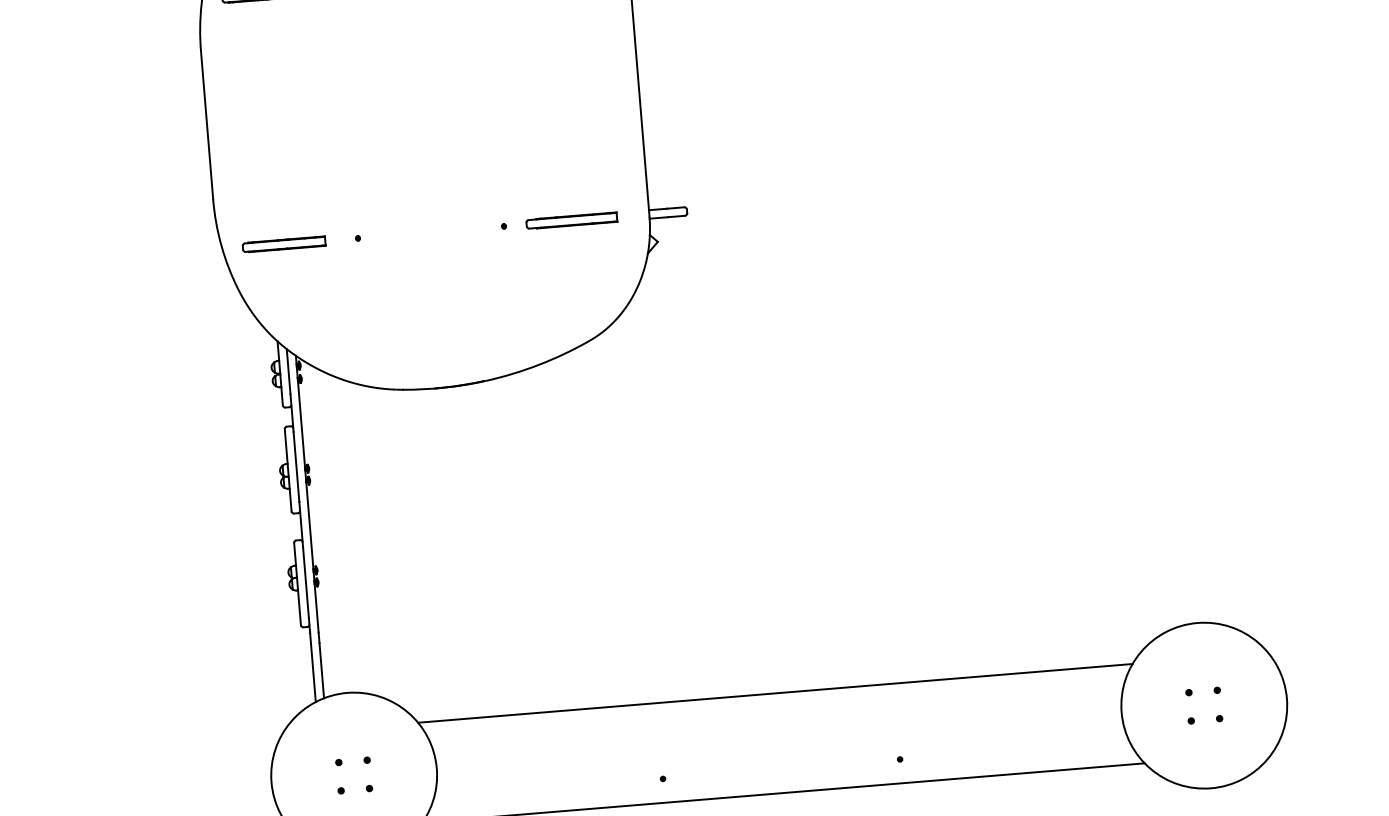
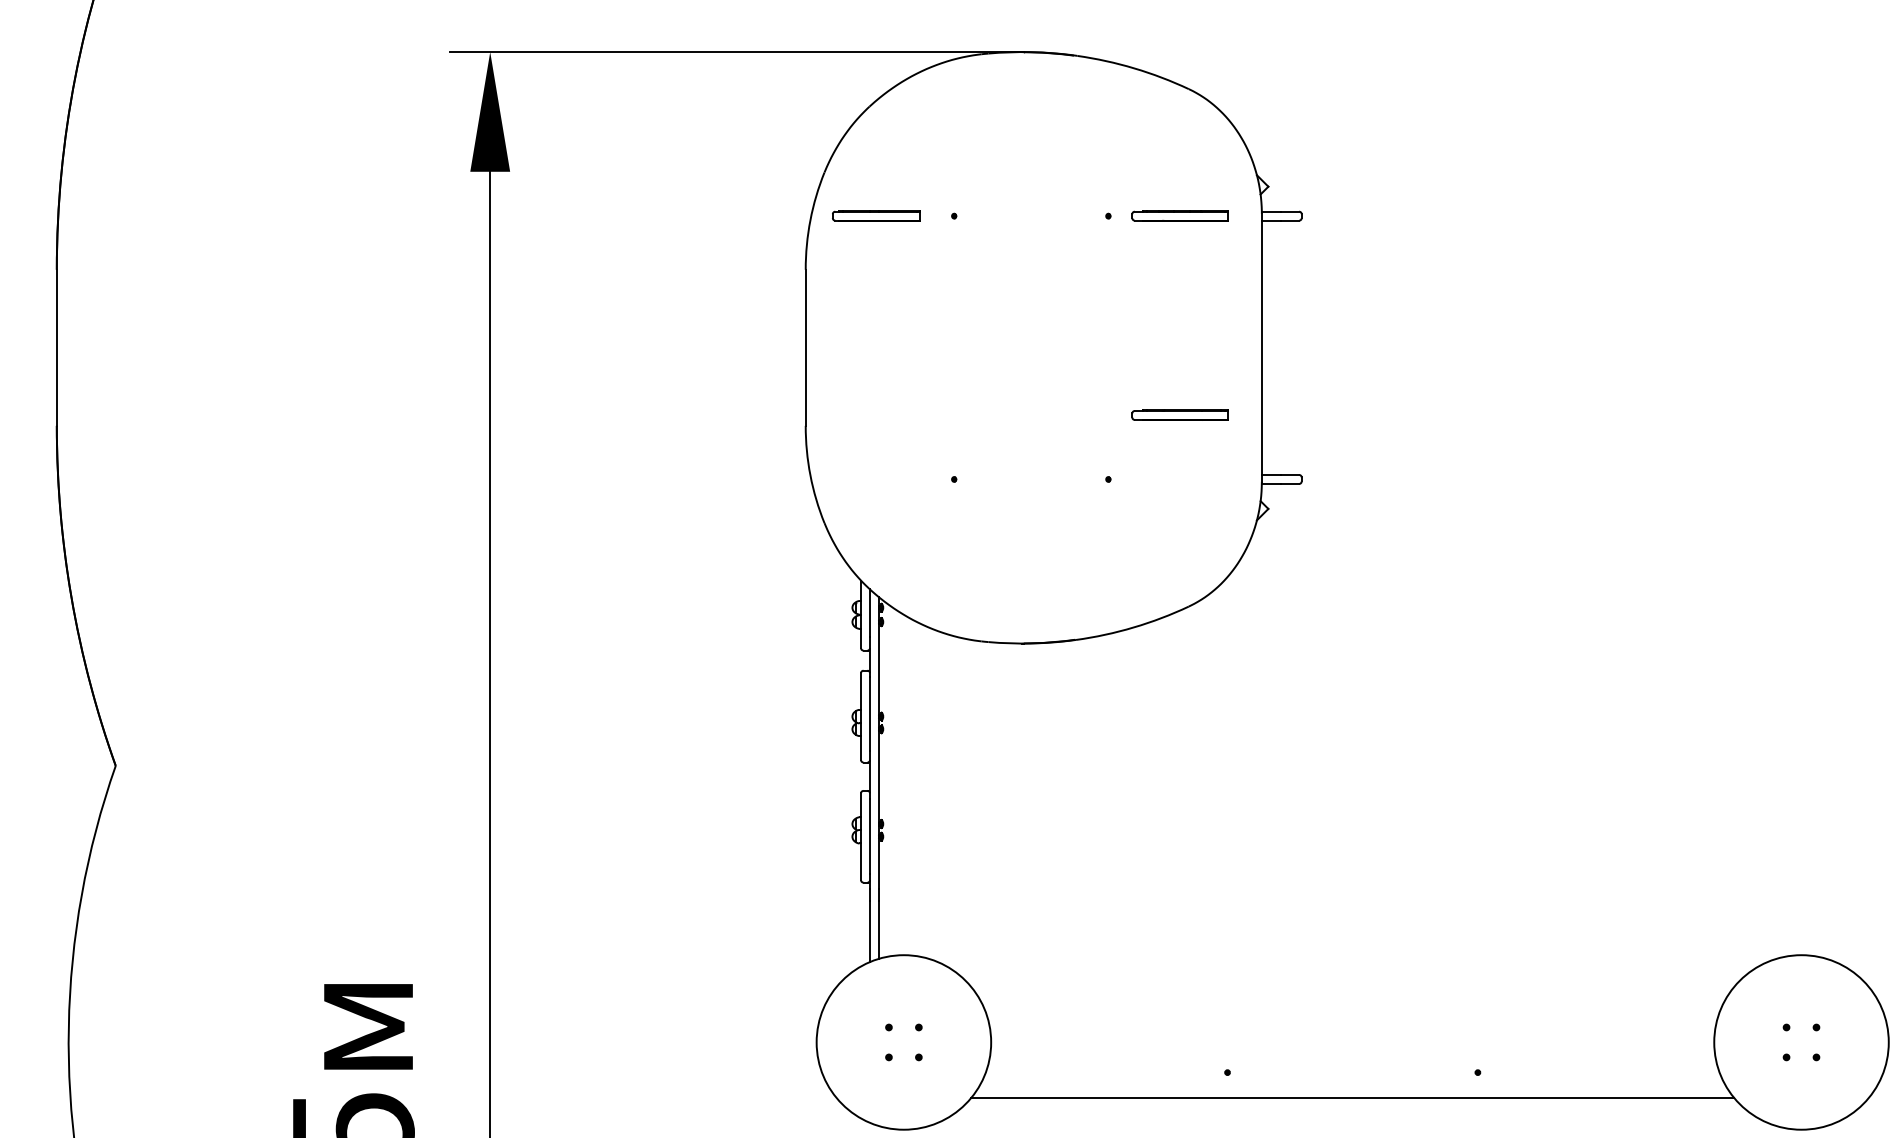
part: (571, 219) -> (1179, 414), moved
part: (284, 243) -> (876, 478), removed
line: (775, 693) -> (1352, 992), removed

